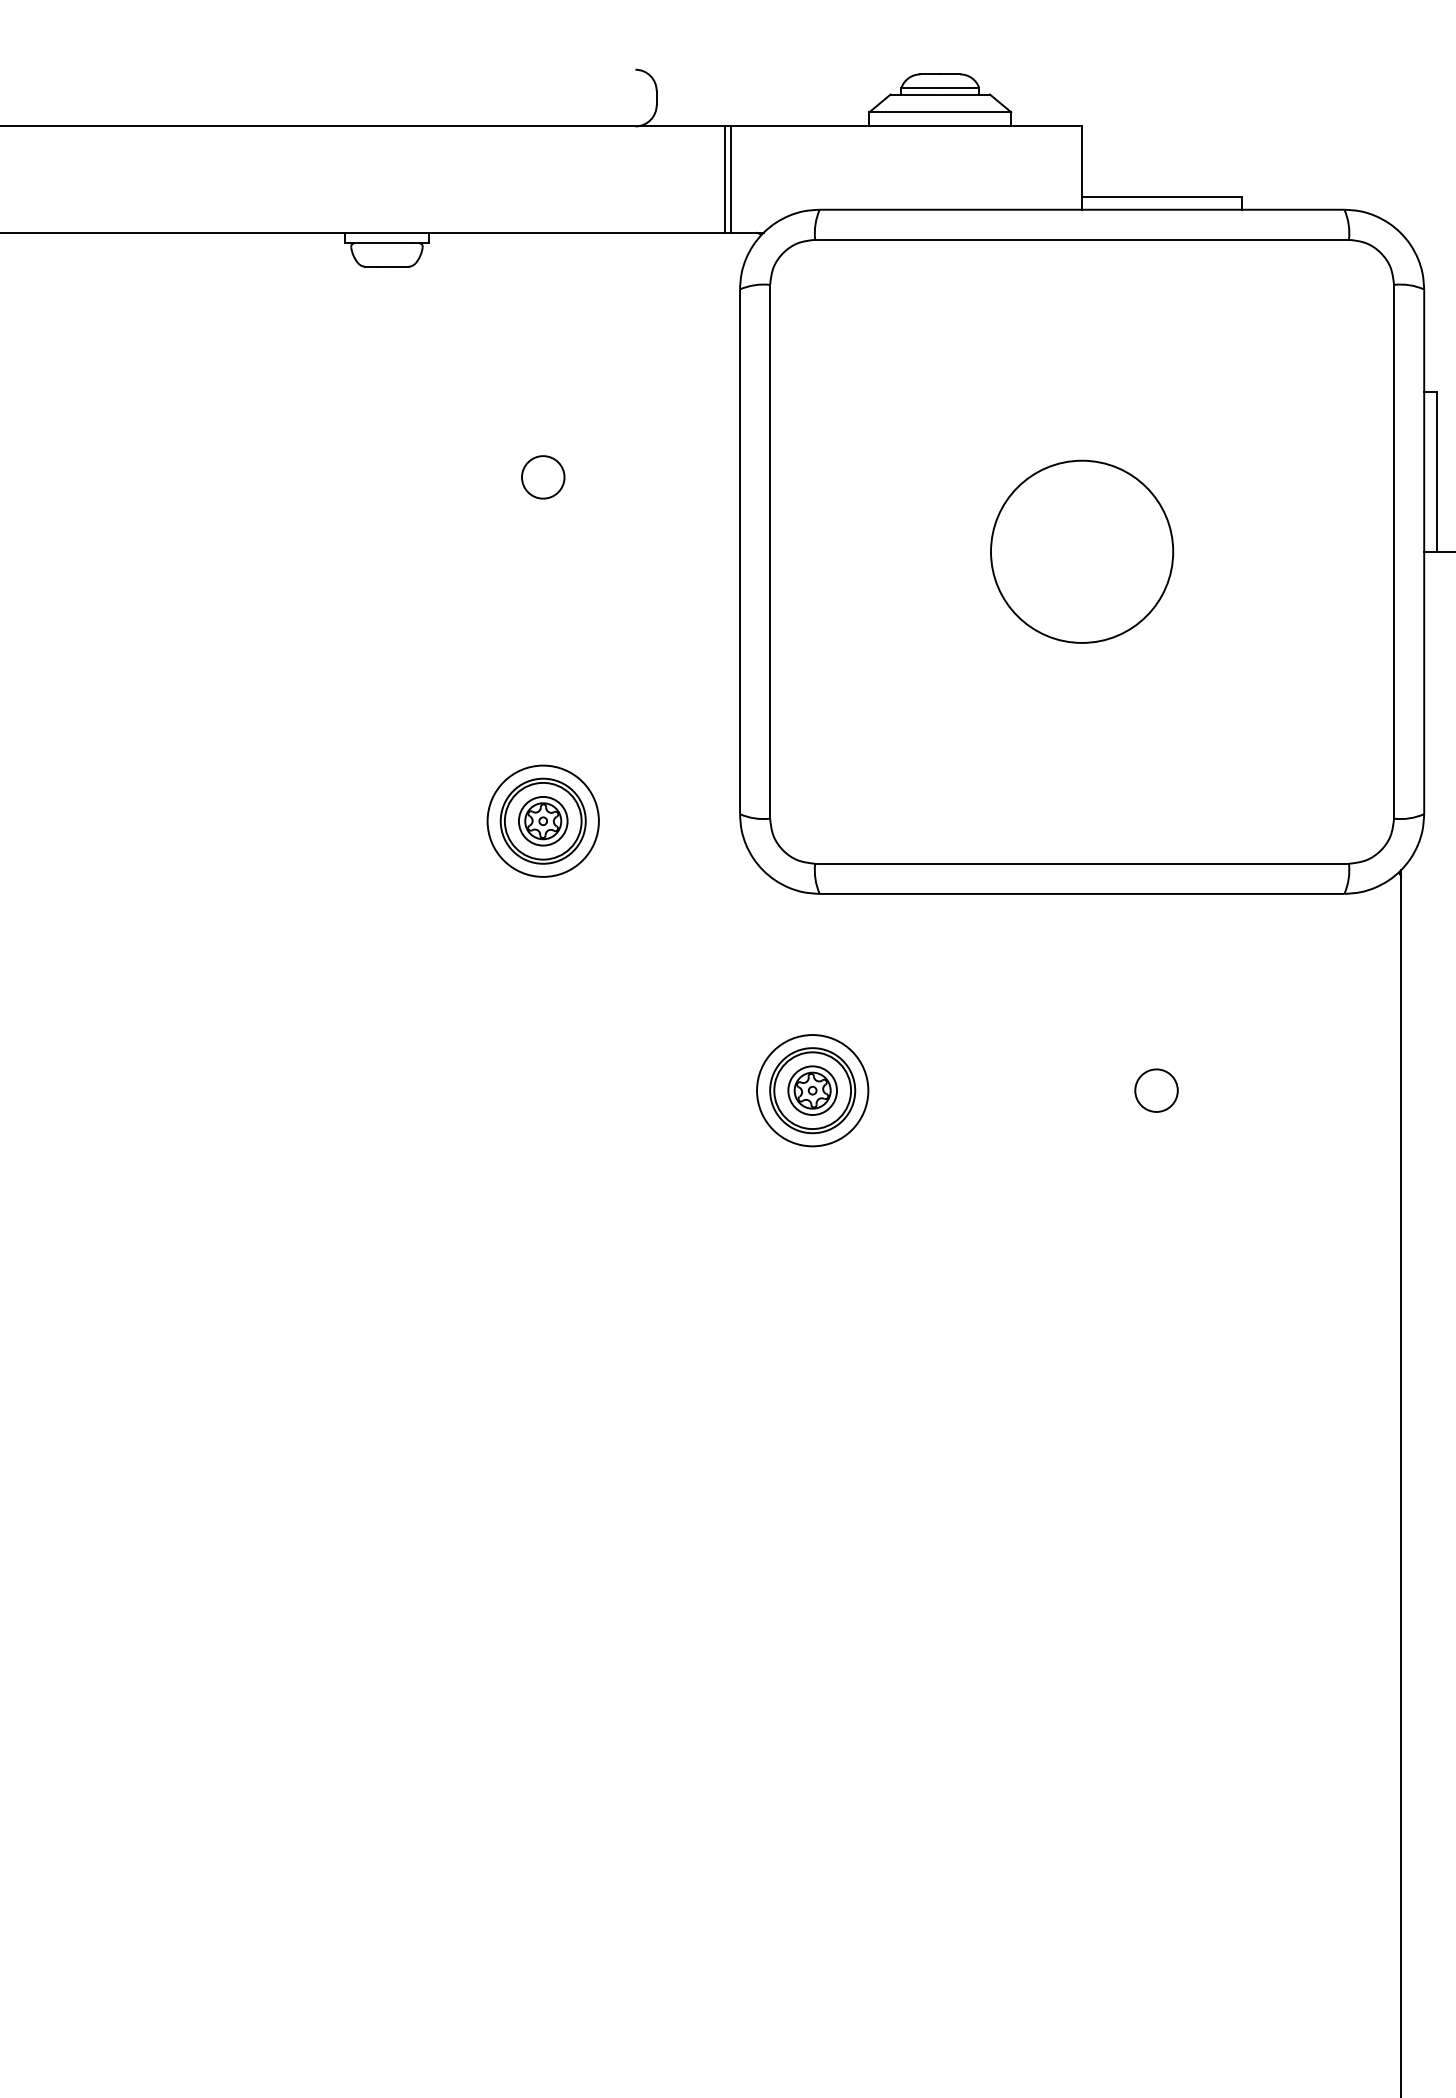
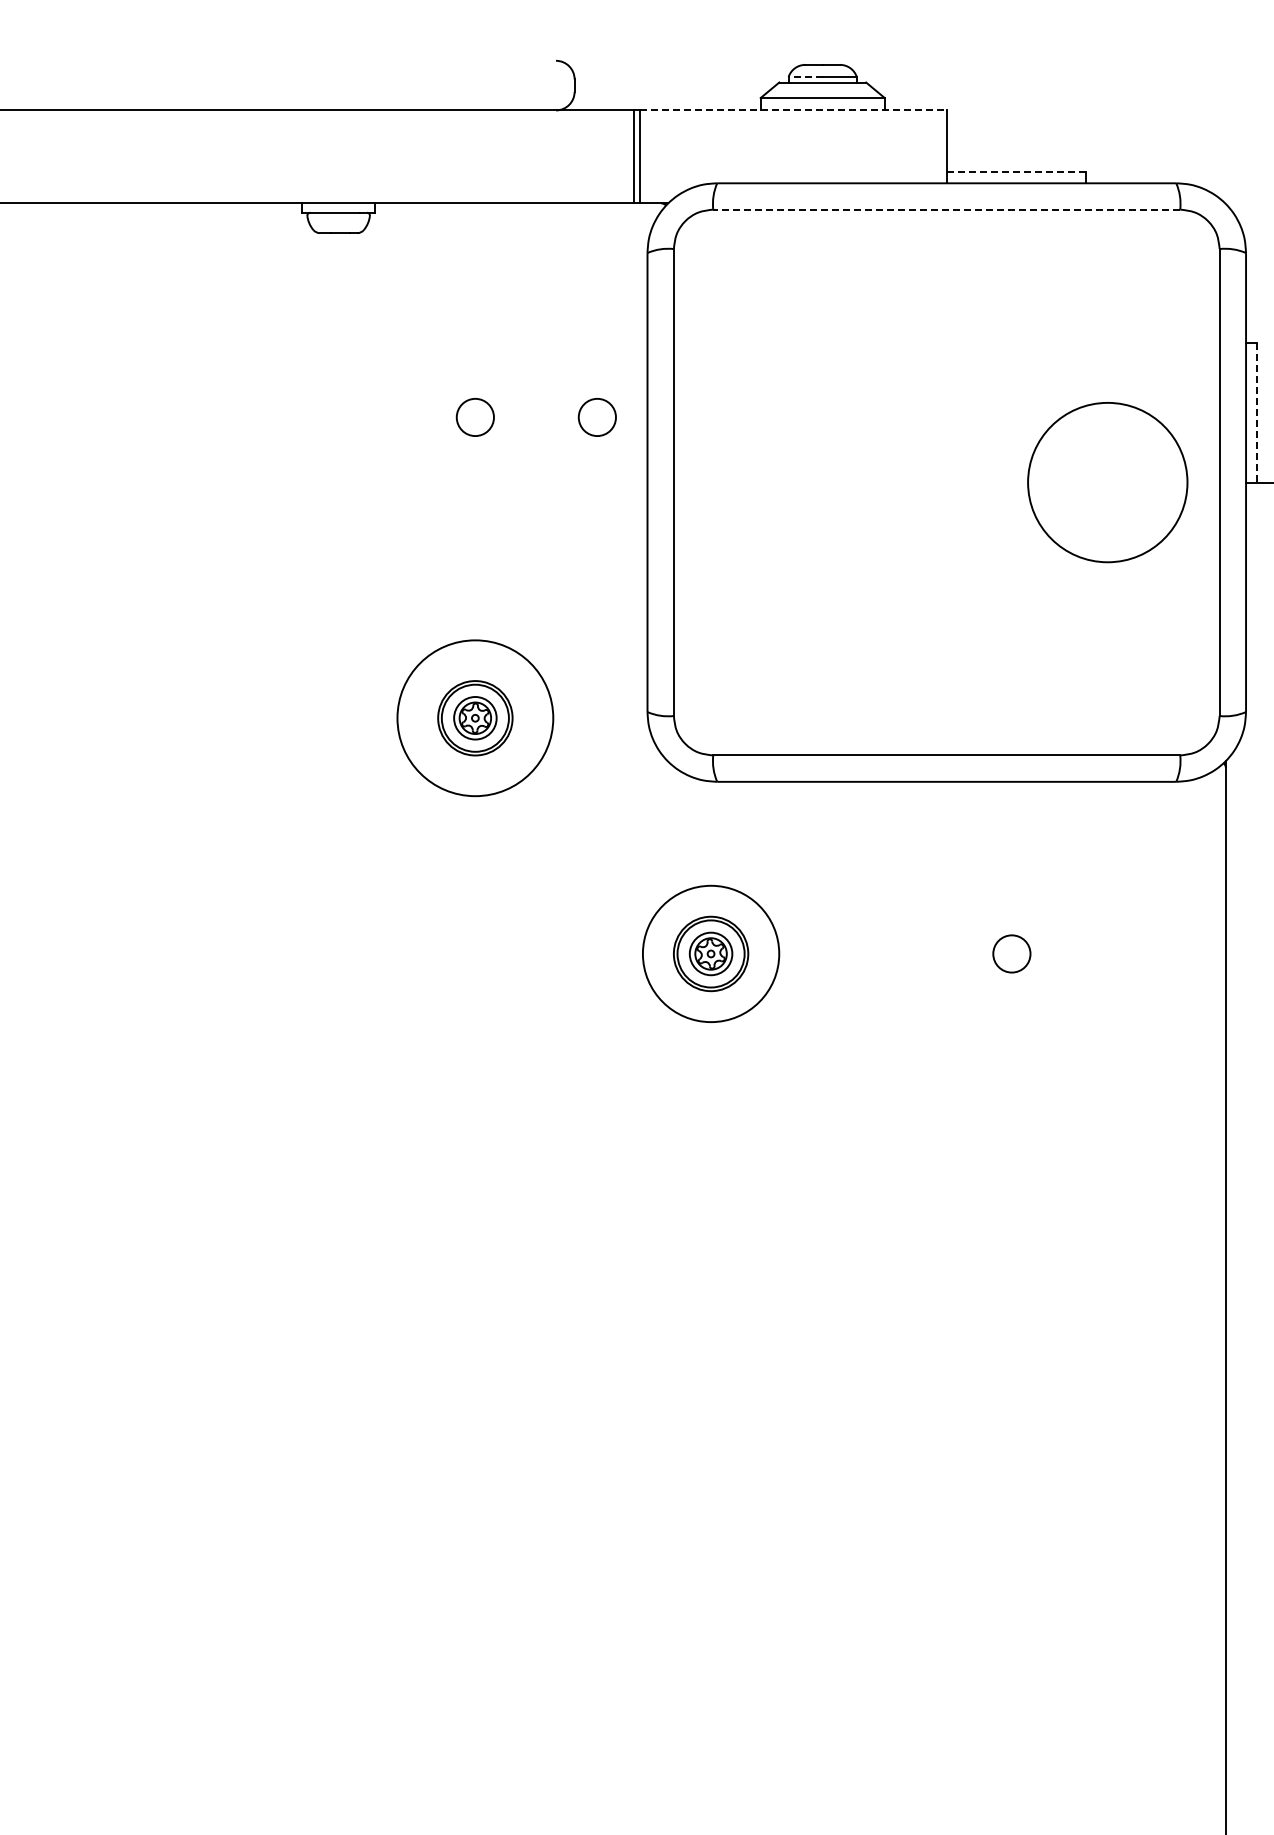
line: (920, 88) -> (805, 77), solid -> dashed
line: (906, 126) -> (793, 110), solid -> dashed
line: (1161, 197) -> (1016, 172), solid -> dashed
line: (1081, 239) -> (946, 209), solid -> dashed
line: (1436, 471) -> (1256, 412), solid -> dashed
circle: (681, 477) -> (596, 417), added
circle: (1081, 551) -> (1107, 482), moved
circle: (543, 820) -> (475, 717), size x1.6
circle: (812, 1090) -> (710, 953), size x1.4

